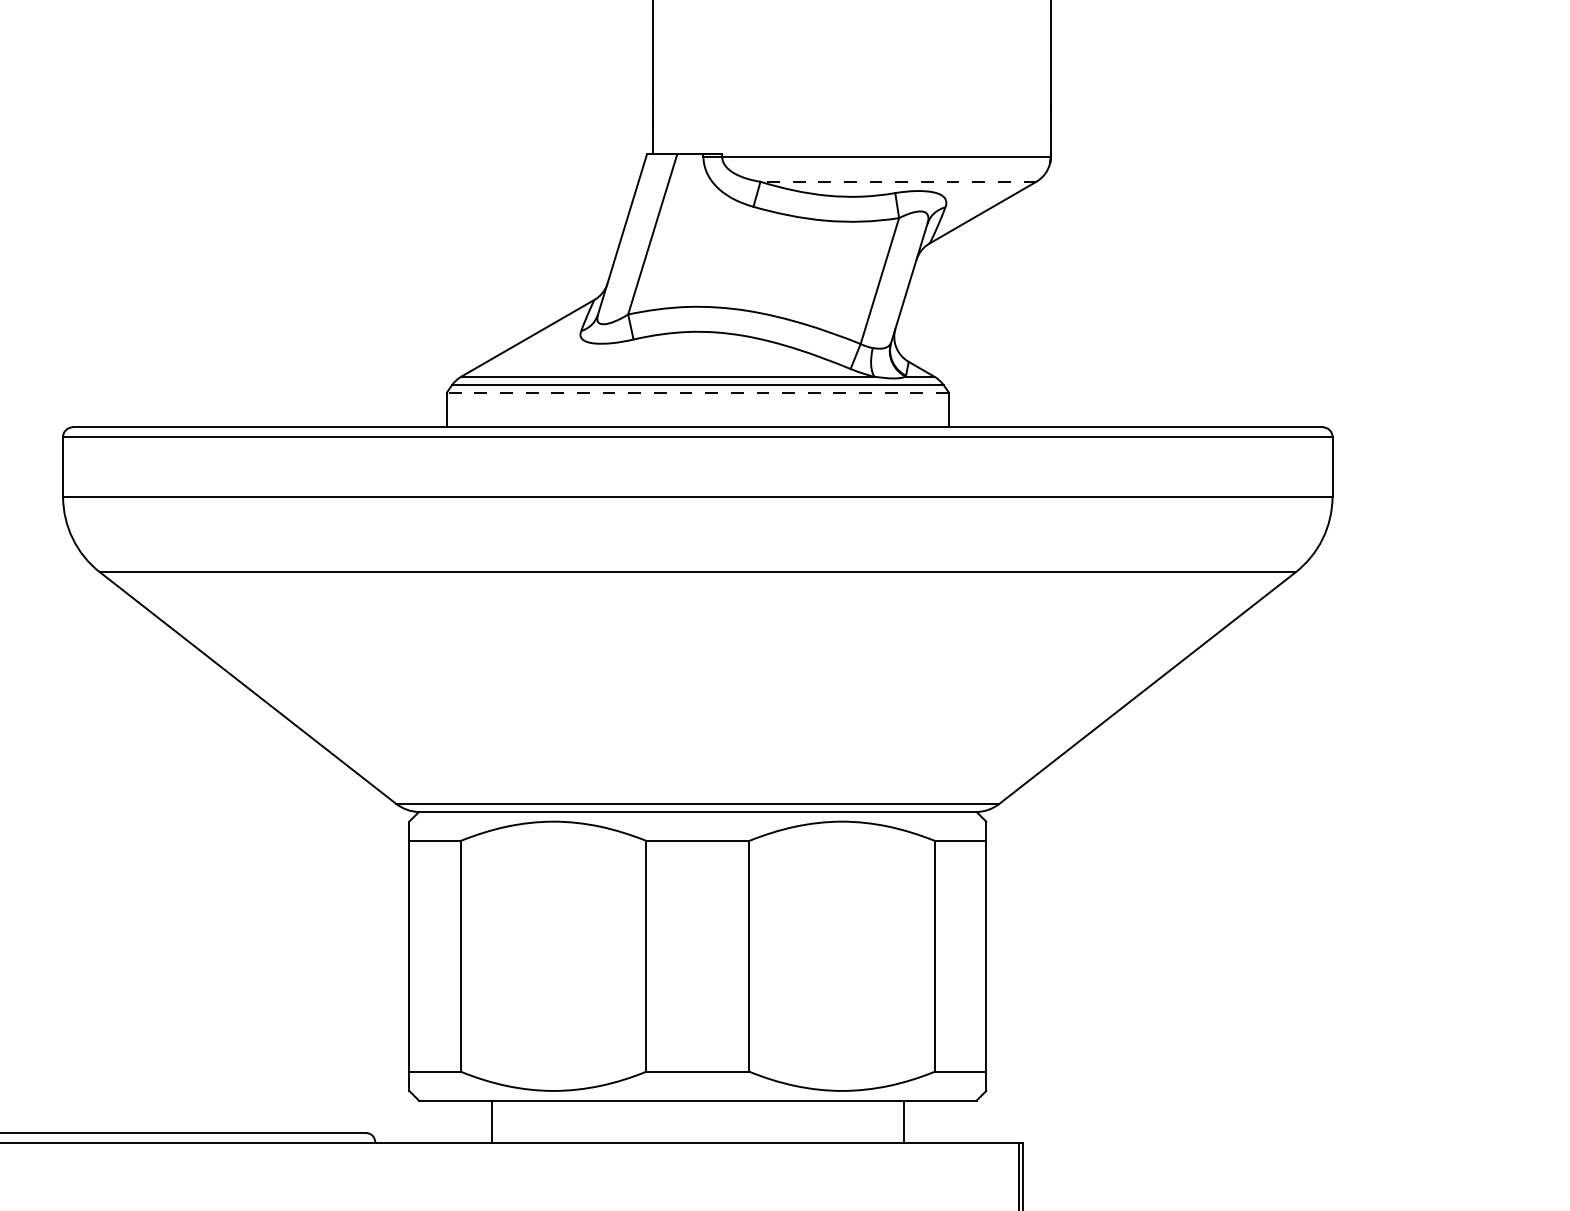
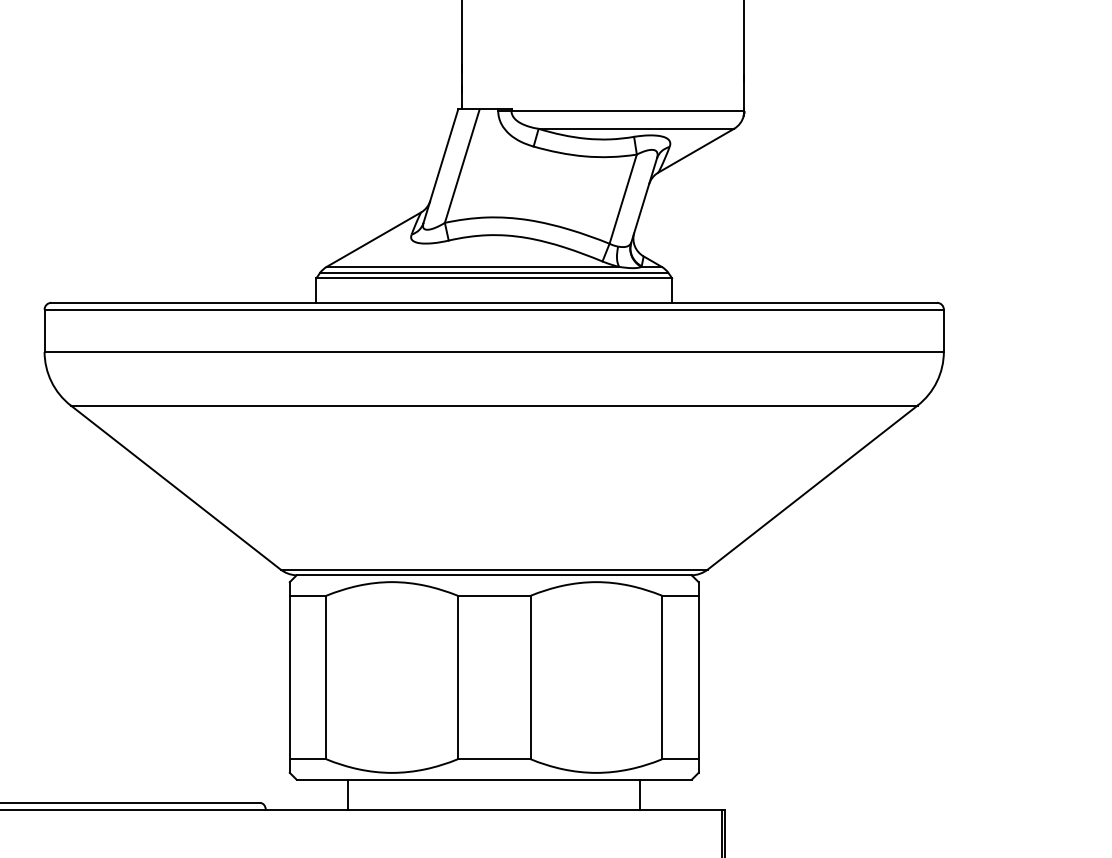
line: (898, 181) -> (636, 128), dashed -> solid
line: (697, 392) -> (494, 278), dashed -> solid

